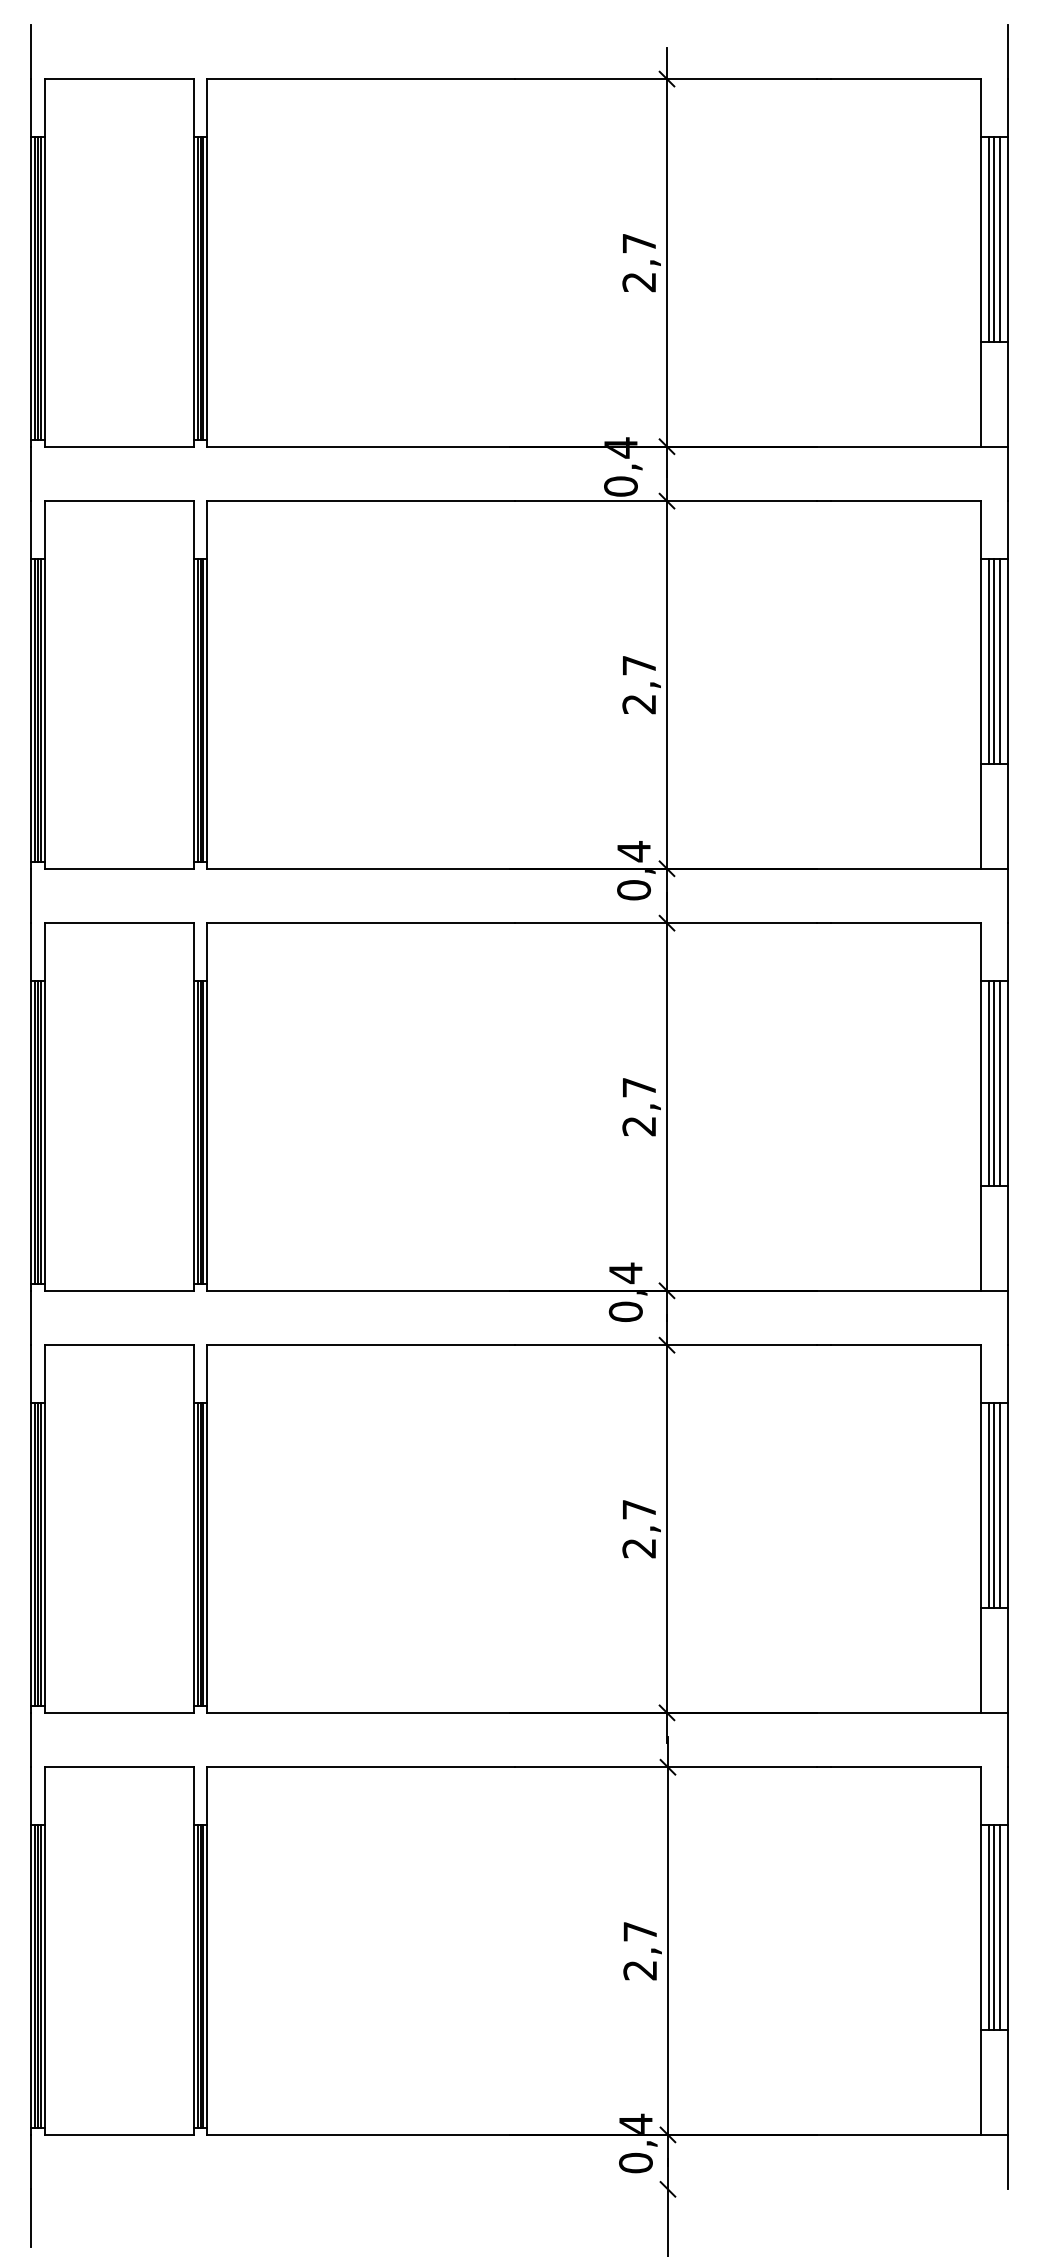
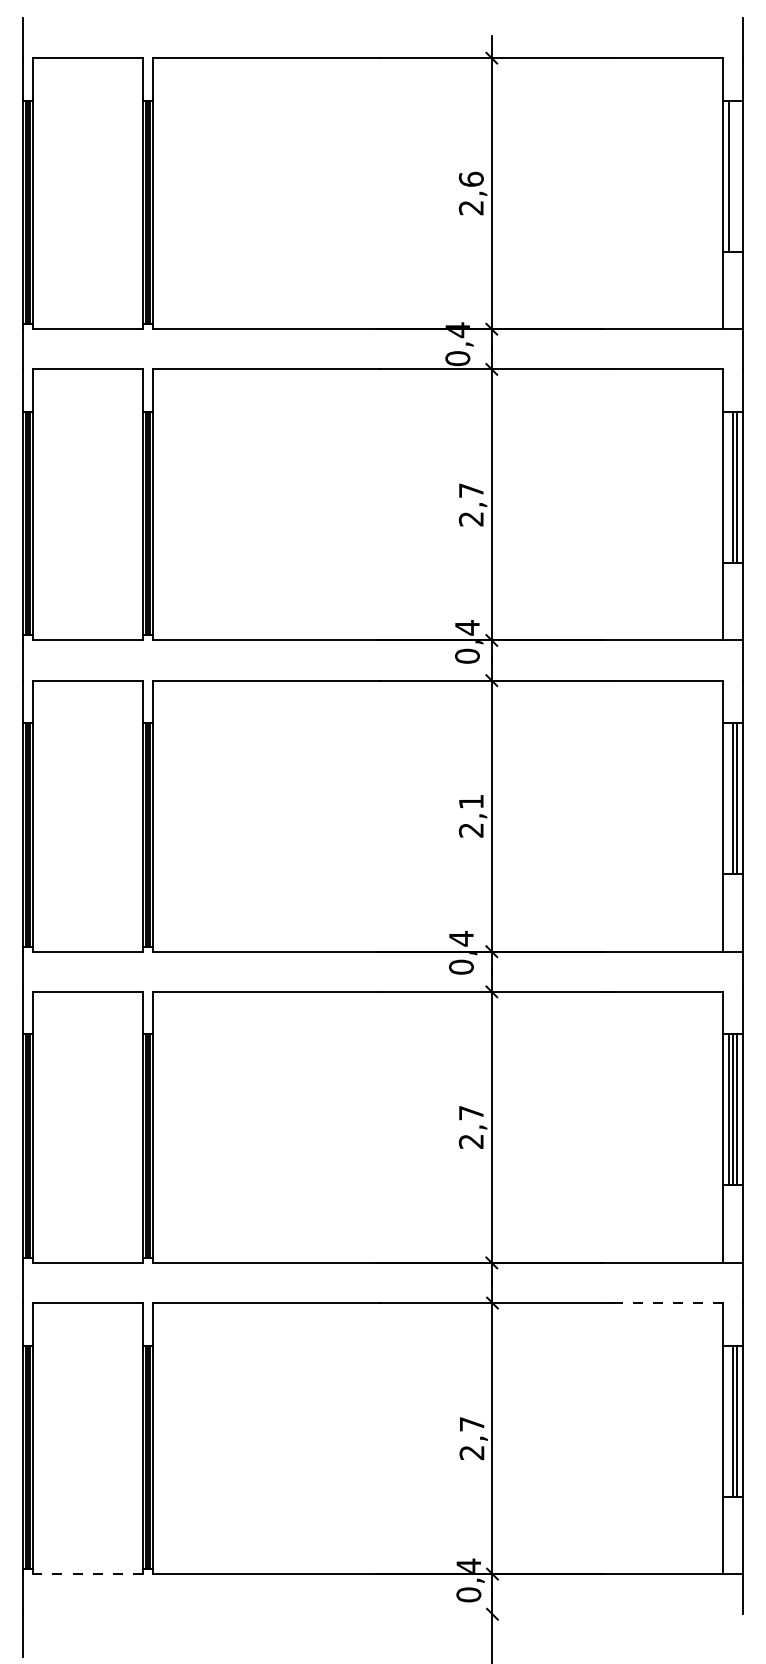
line: (994, 238) -> (733, 175), removed
line: (999, 238) -> (736, 175), removed
text: (639, 243) -> (471, 179), 2,7 -> 2,6
line: (988, 661) -> (728, 487), removed
line: (988, 1083) -> (728, 798), removed
text: (639, 1087) -> (471, 801), 2,7 -> 2,1
line: (905, 1767) -> (667, 1303), solid -> dashed
line: (988, 1927) -> (728, 1421), removed
line: (119, 2134) -> (88, 1573), solid -> dashed

